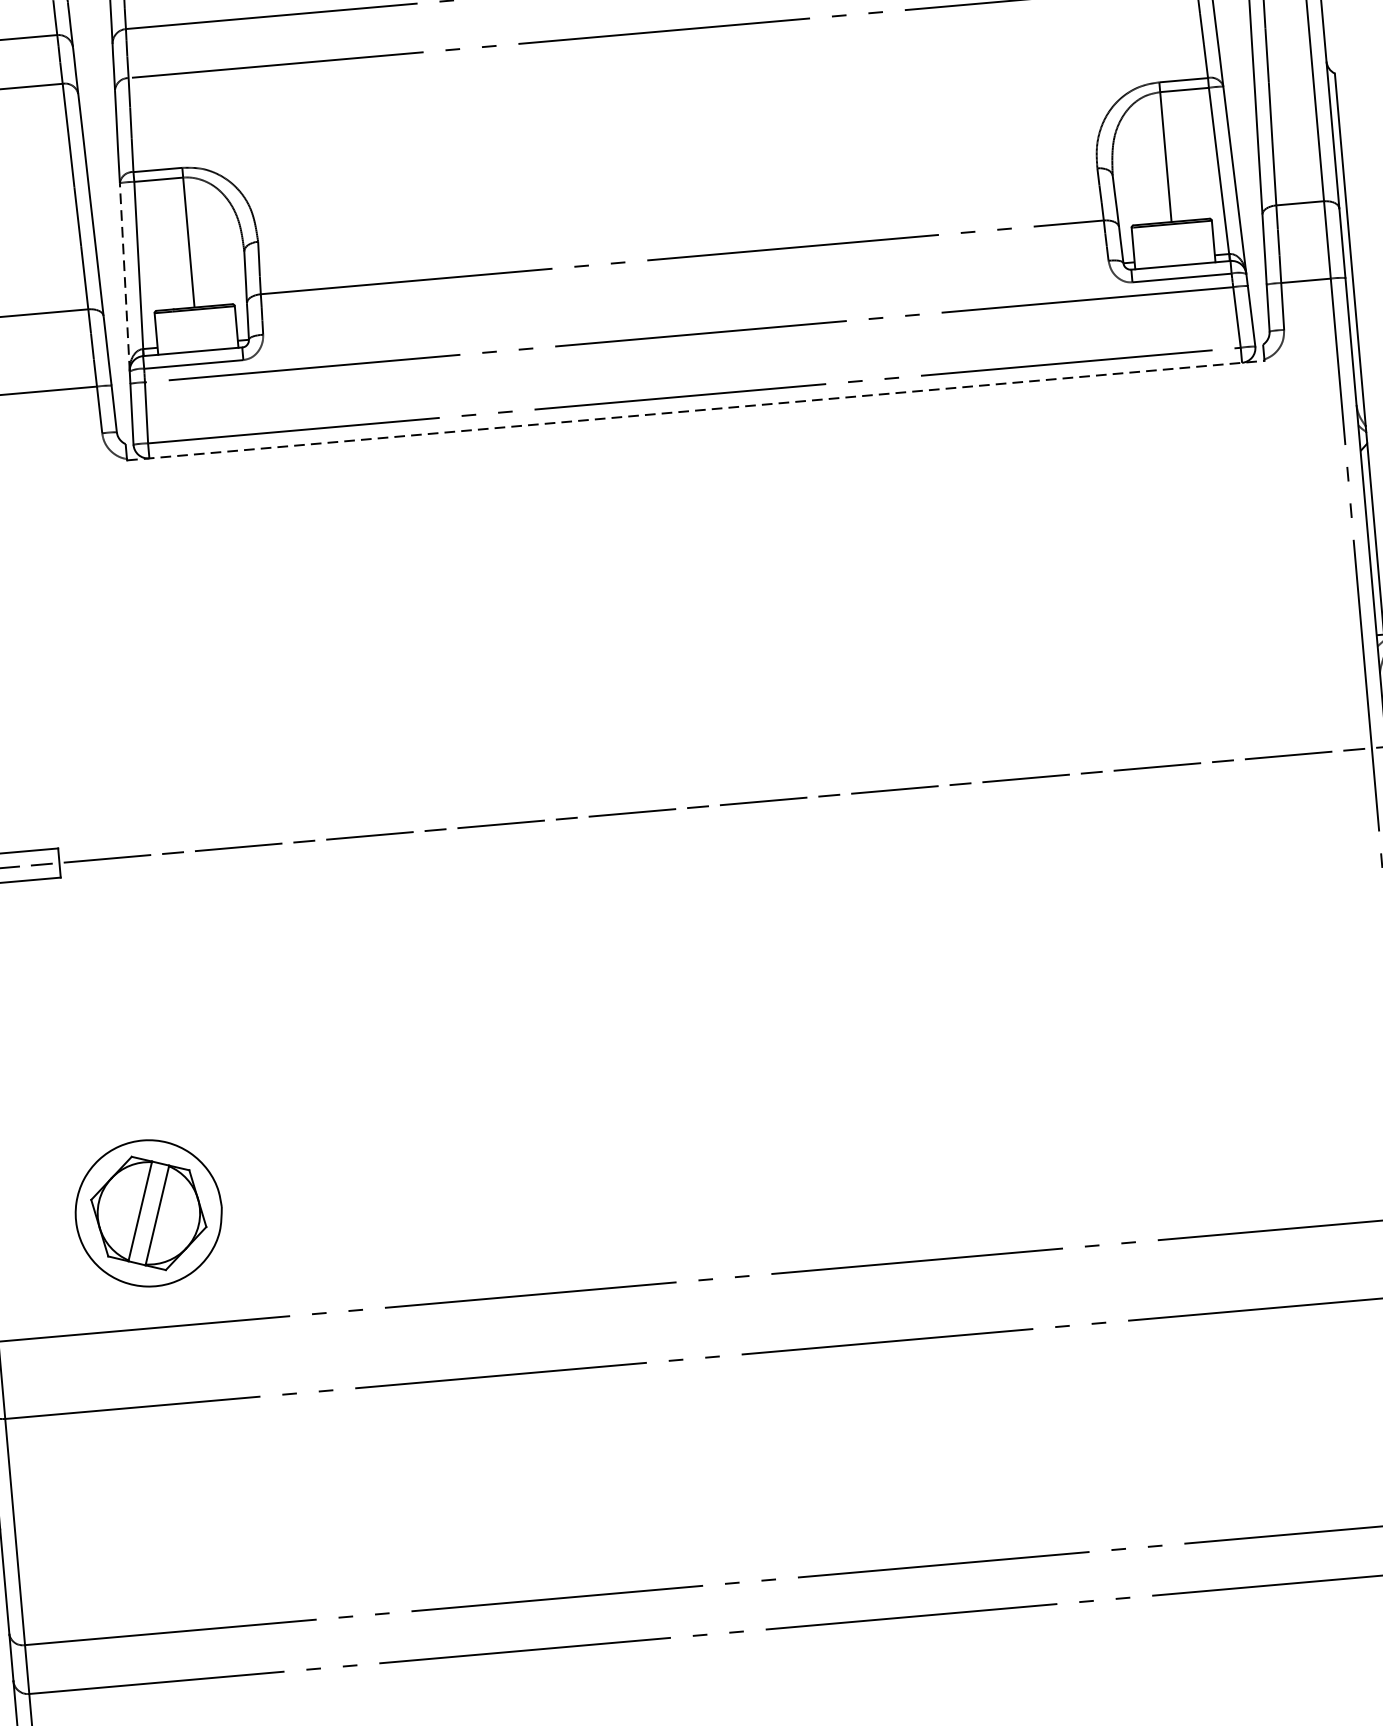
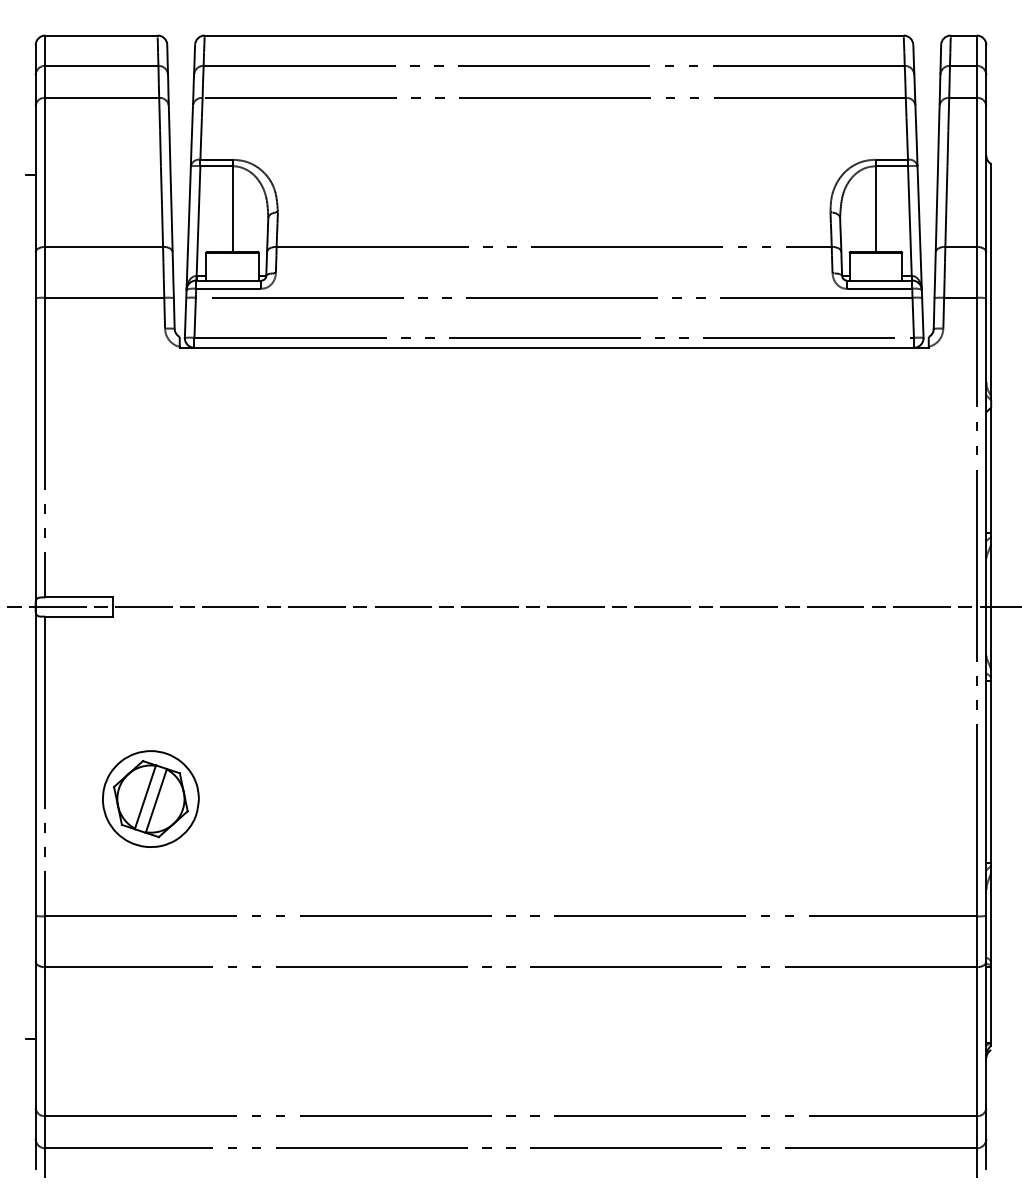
line: (124, 278) -> (188, 228), dashed -> solid
line: (696, 410) -> (554, 347), dashed -> solid
part: (148, 1212) -> (150, 798), moved

